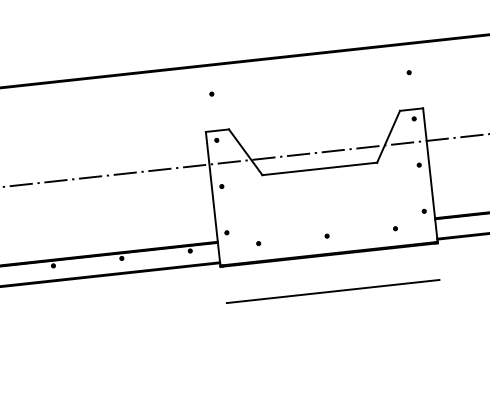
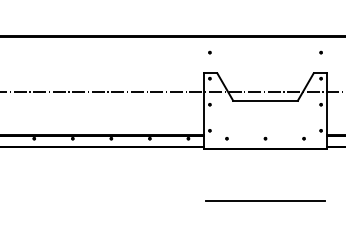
line: (333, 290) -> (265, 200), moved

